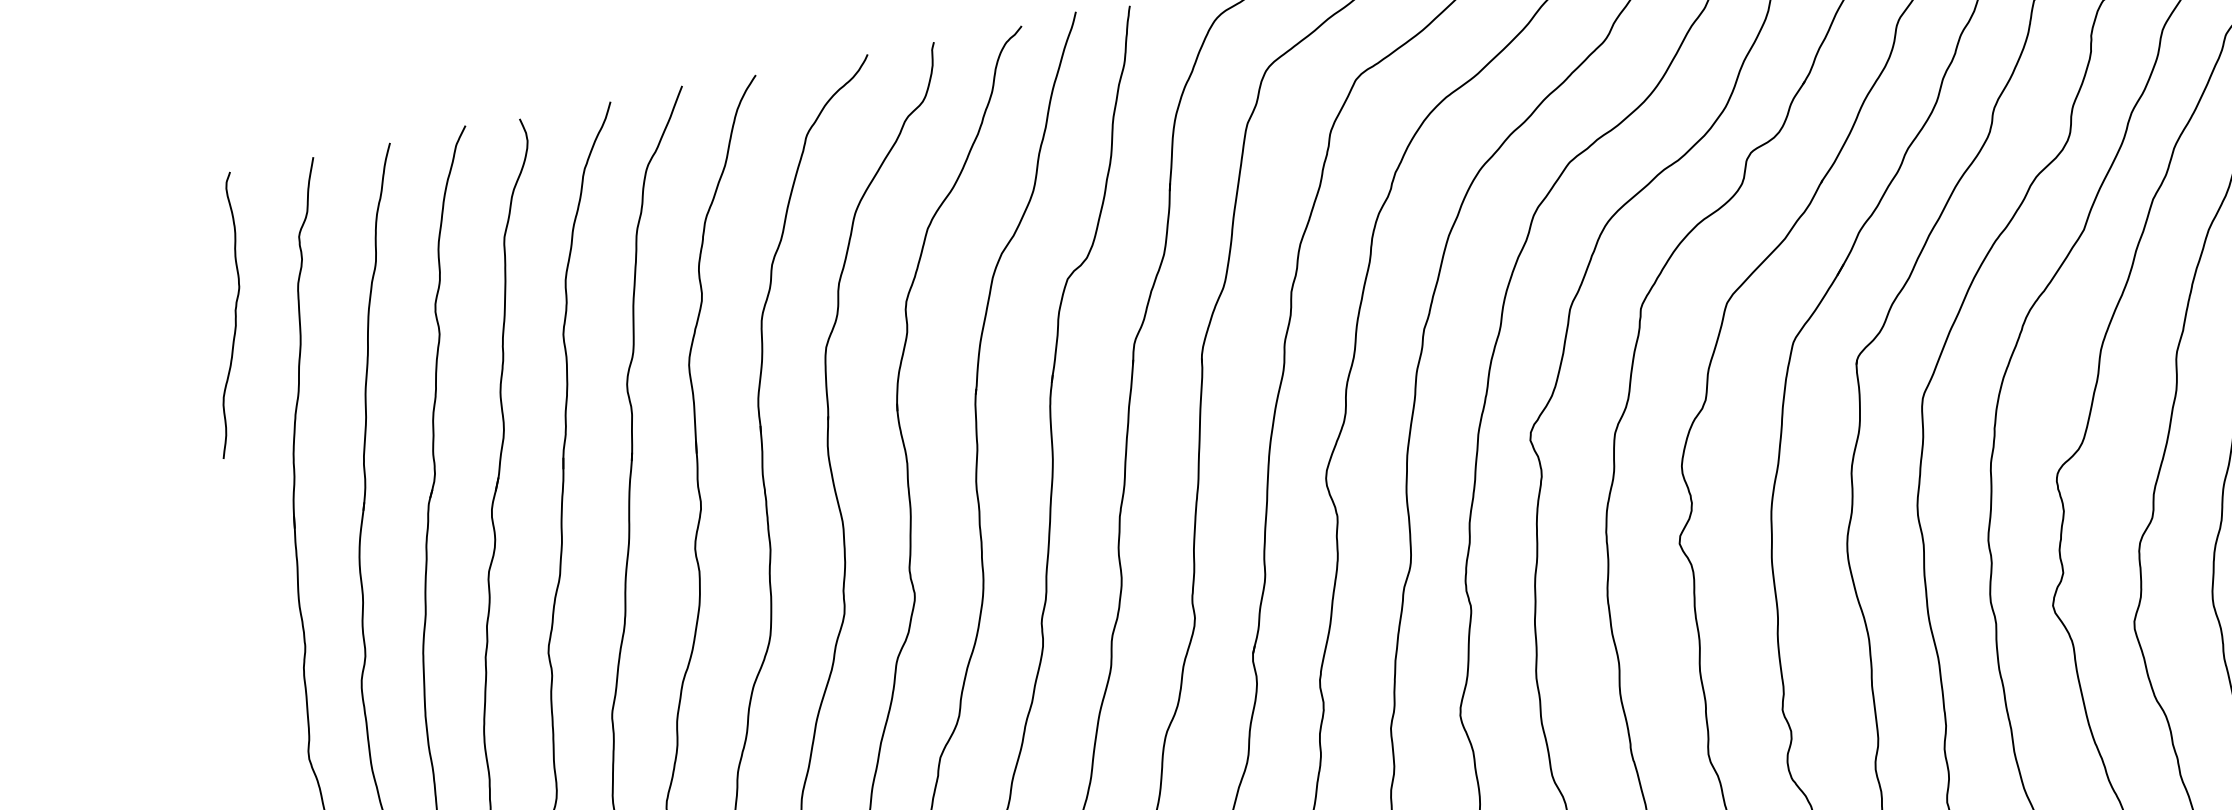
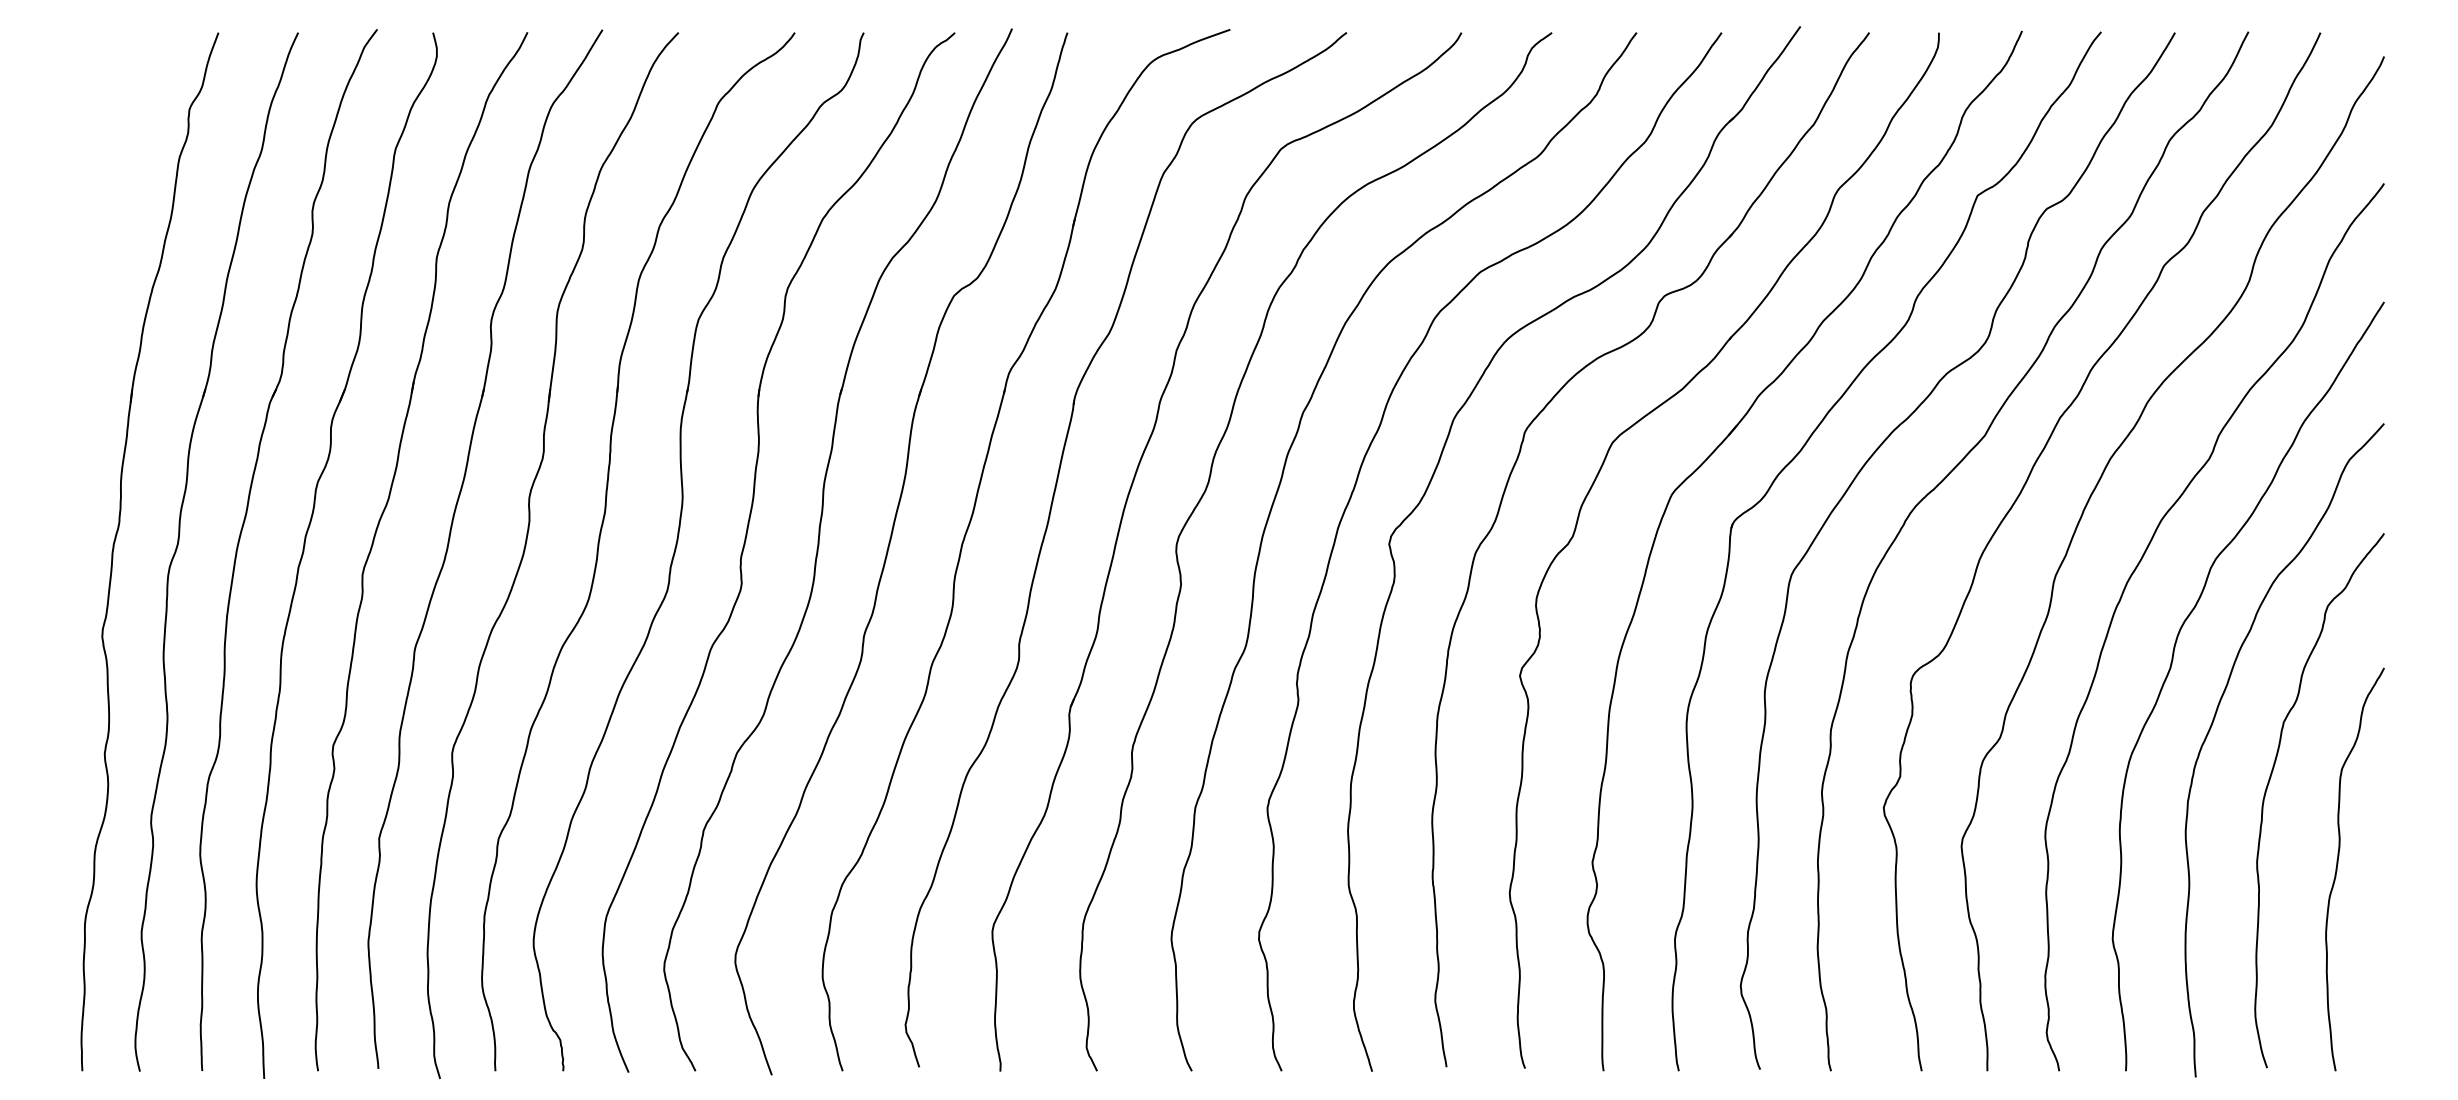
curve: (234, 317) -> (109, 179), removed

